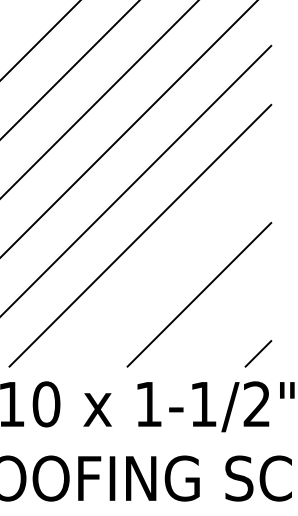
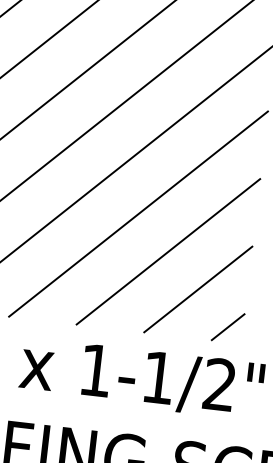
line: (169, 264) -> (138, 213), added
line: (228, 324) -> (197, 289), added

